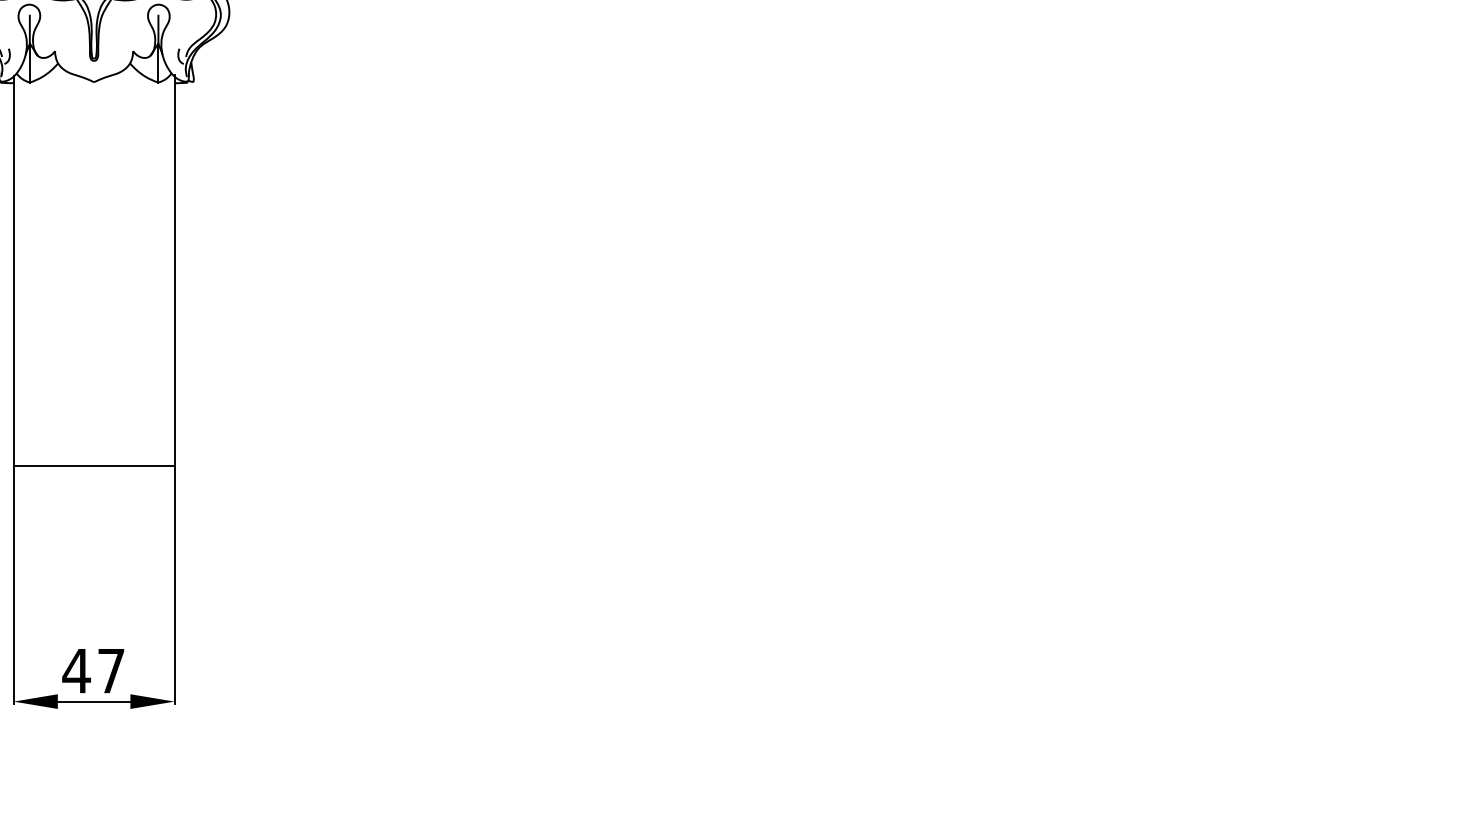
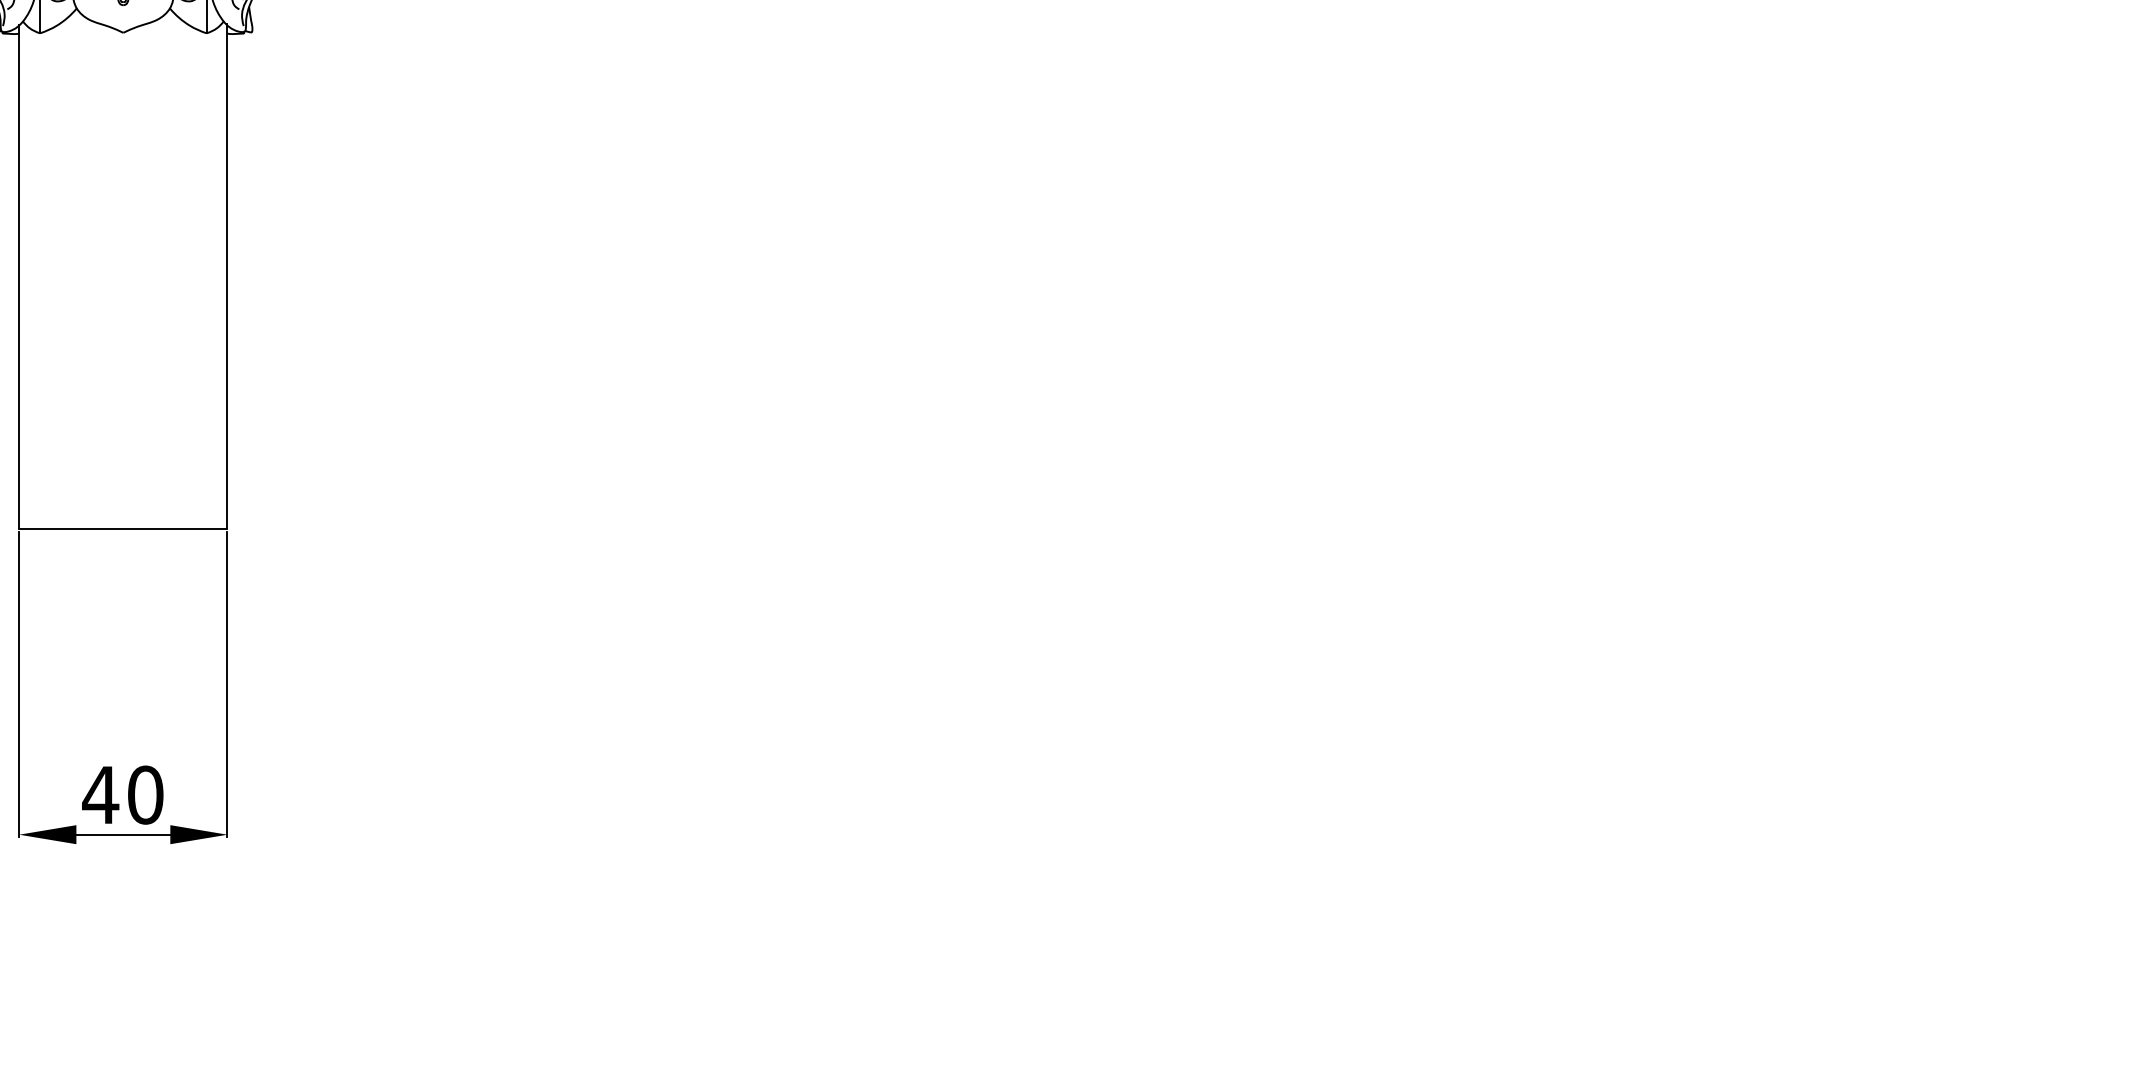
text: (111, 670) -> (145, 794), 47 -> 40

